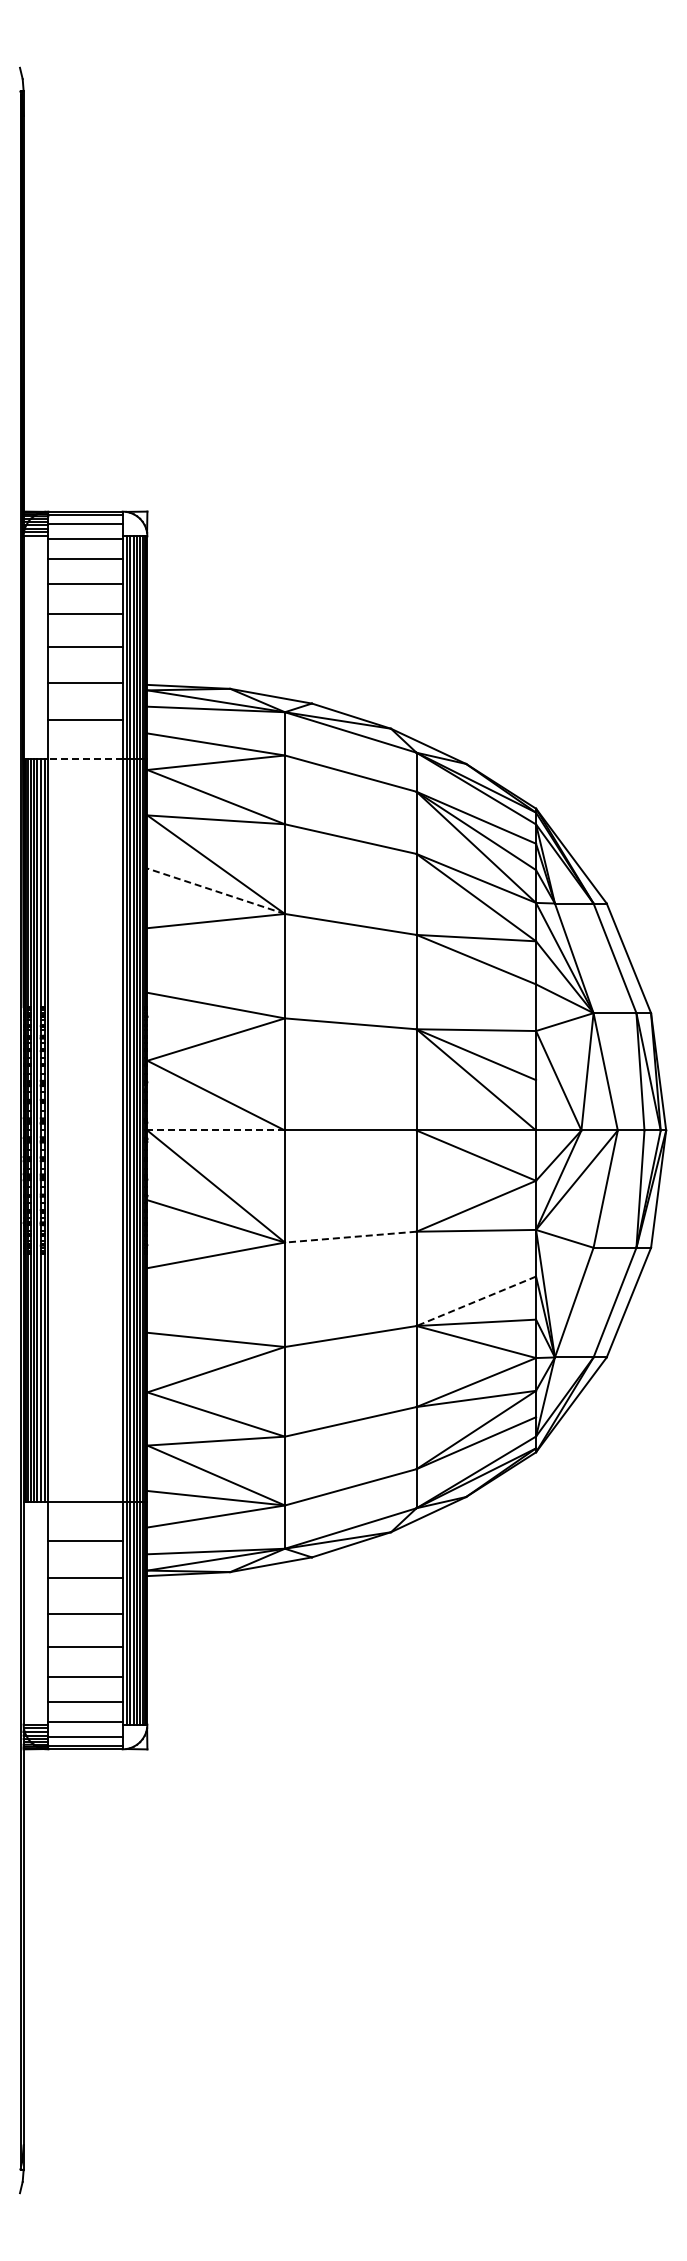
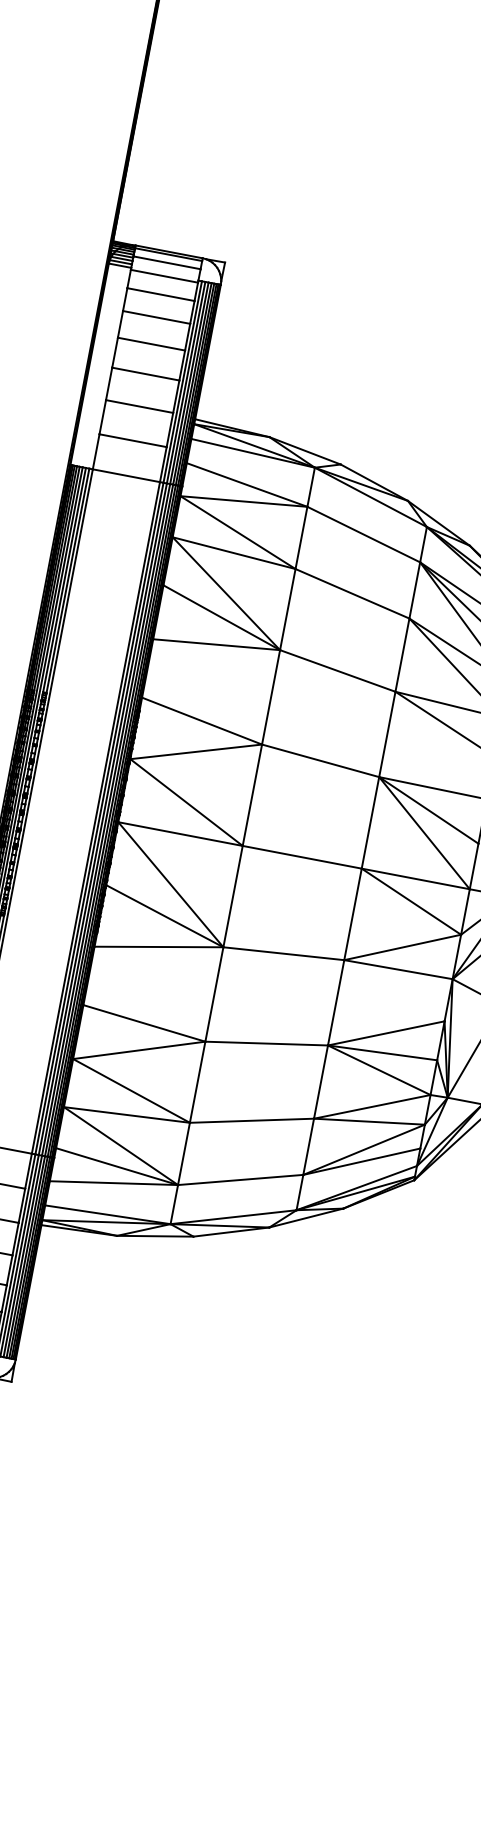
line: (85, 759) -> (126, 476), dashed -> solid
line: (215, 891) -> (221, 617), dashed -> solid
line: (216, 1130) -> (180, 834), dashed -> solid
line: (350, 1237) -> (283, 954), dashed -> solid
line: (476, 1301) -> (386, 1033), dashed -> solid

